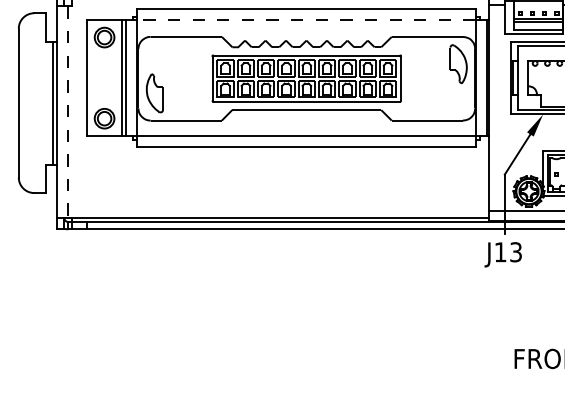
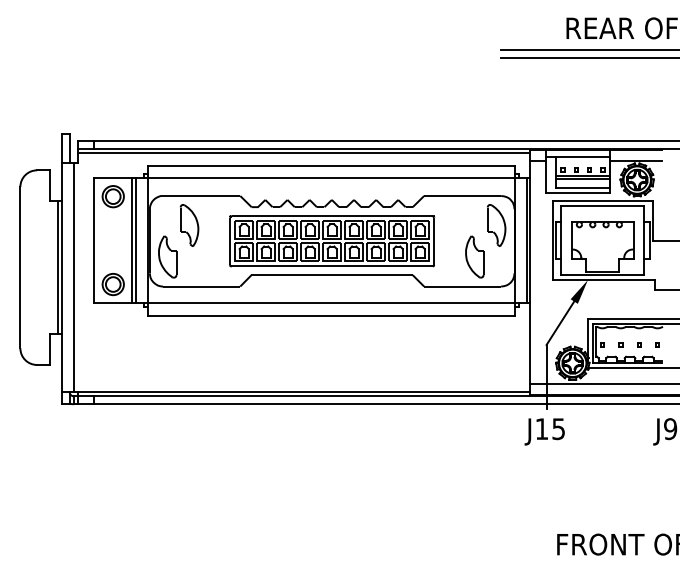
line: (306, 19) -> (331, 177), dashed -> solid
part: (175, 64) -> (189, 225), added
part: (438, 92) -> (474, 256), added
line: (67, 112) -> (73, 277), dashed -> solid
text: (515, 251) -> (558, 428), J13 -> J15

